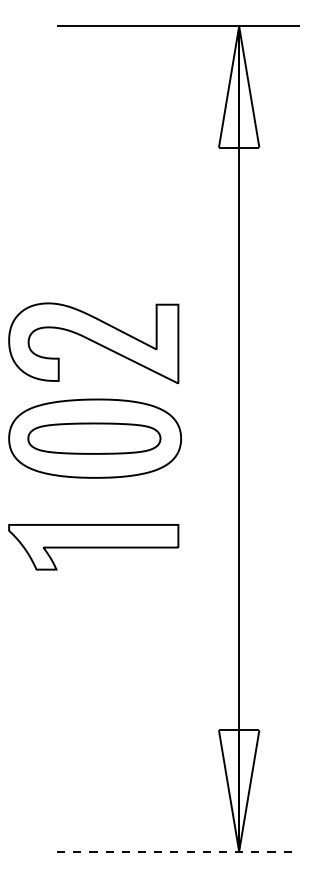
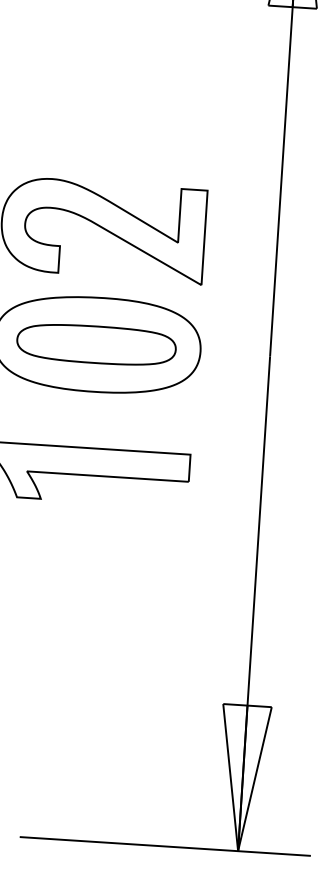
line: (178, 851) -> (165, 846), dashed -> solid

